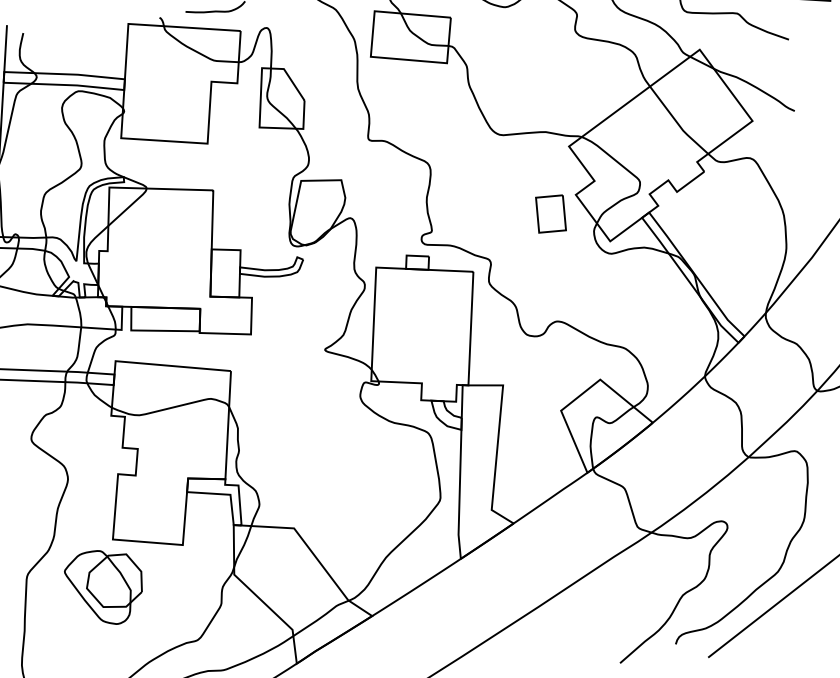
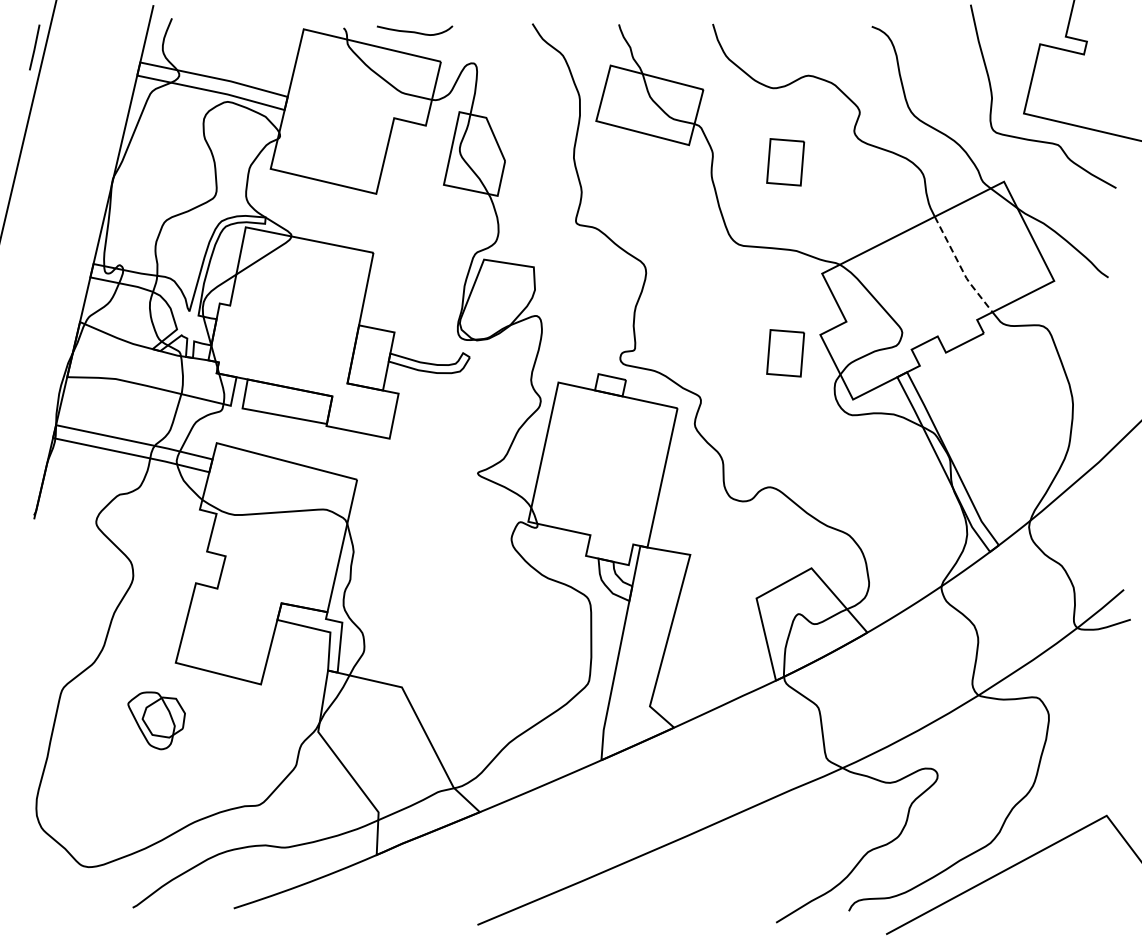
part: (525, 63) -> (785, 162), added
line: (677, 122) -> (961, 267), solid -> dashed
part: (105, 587) -> (156, 720), size x0.6

